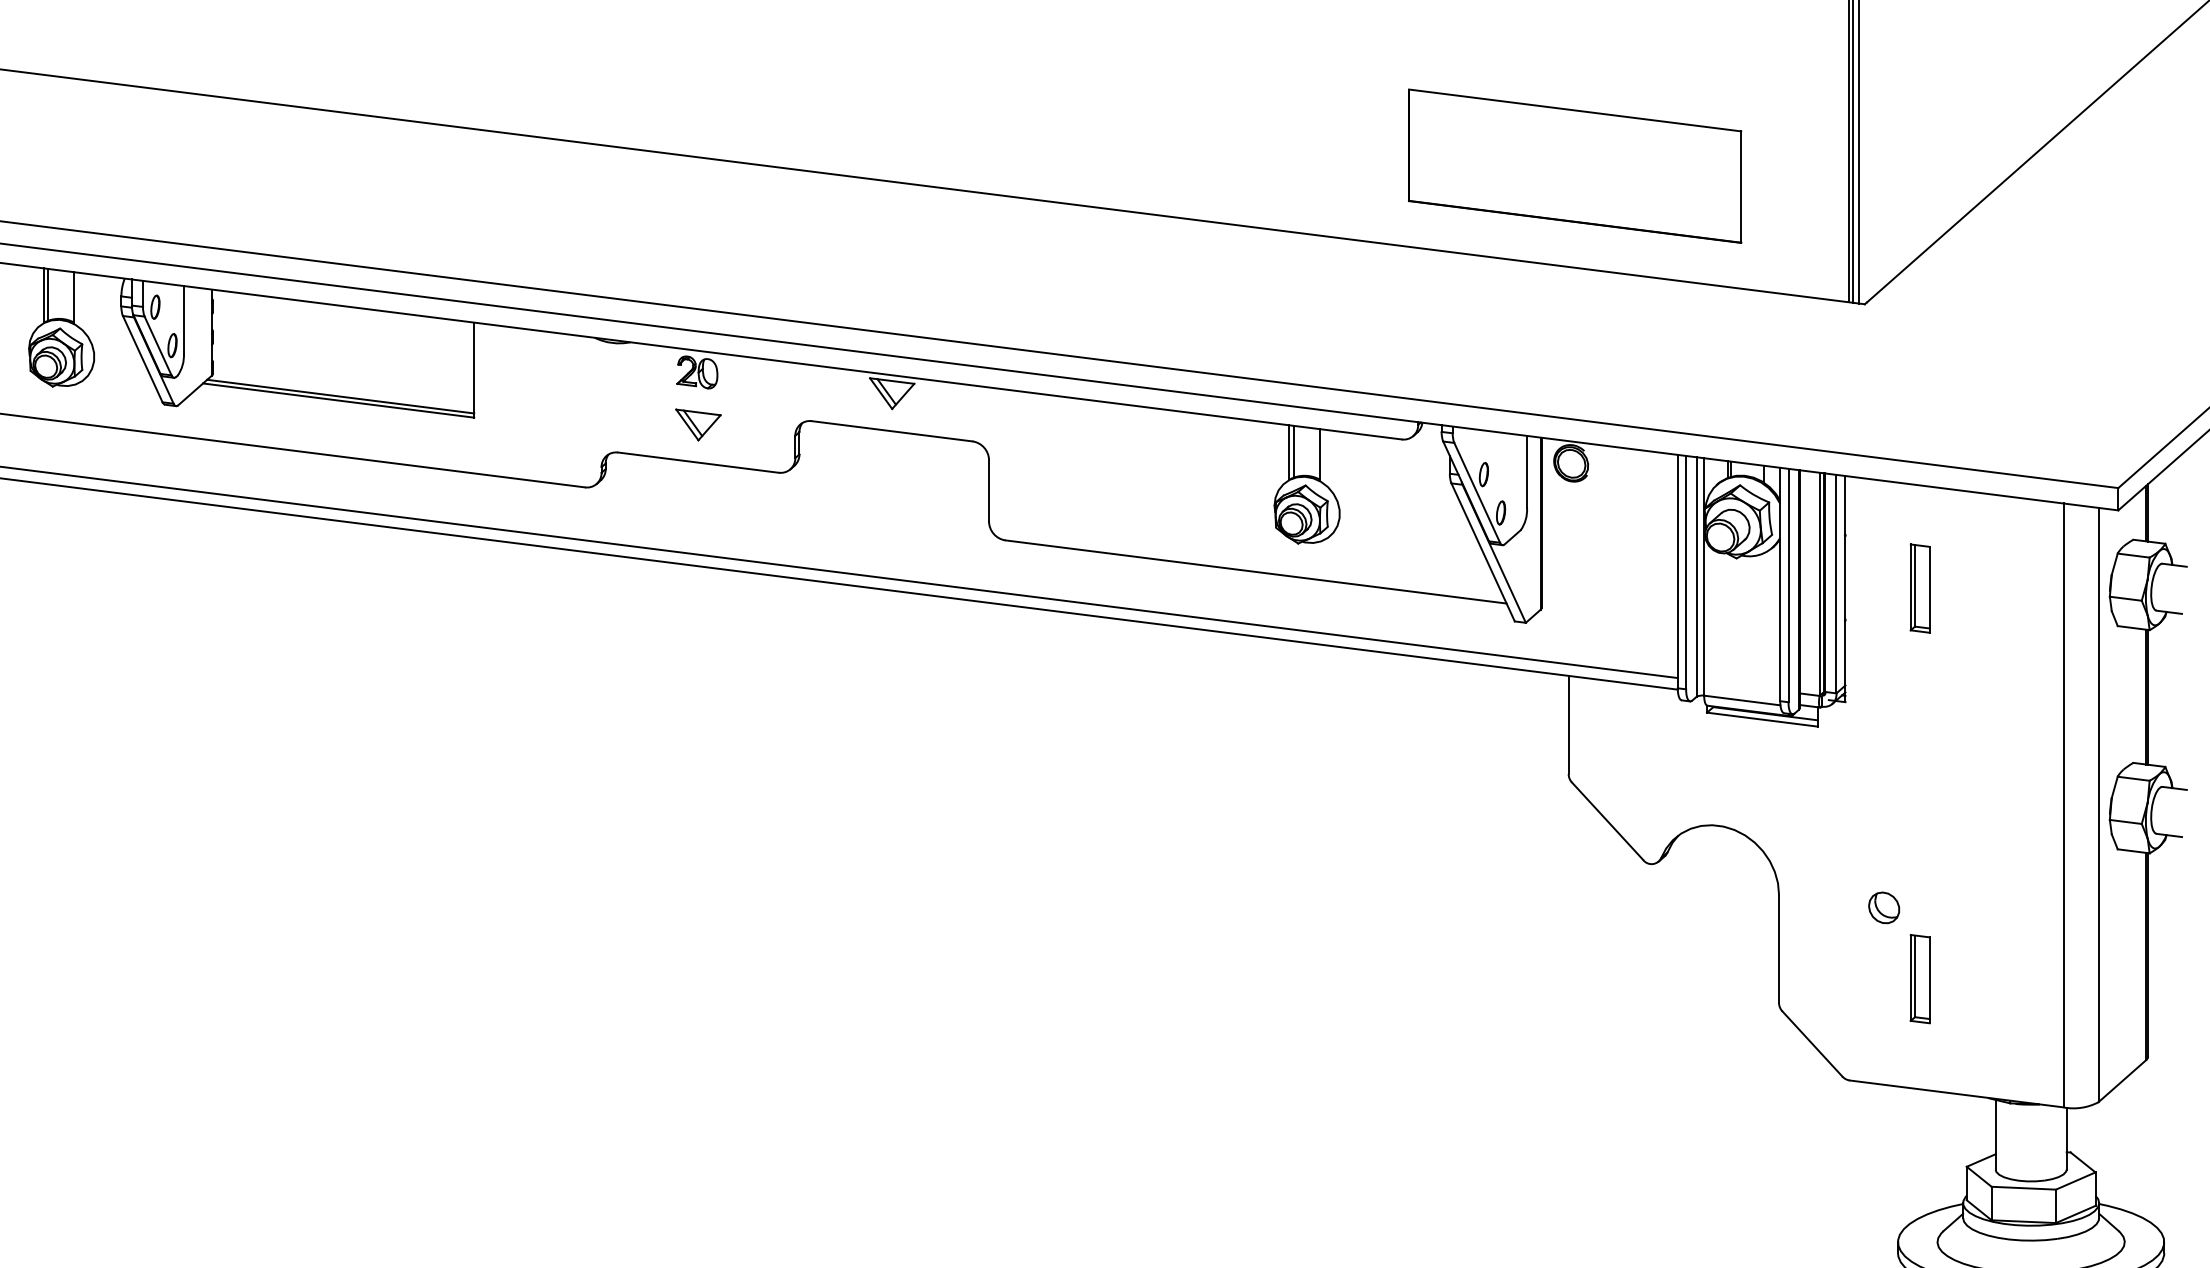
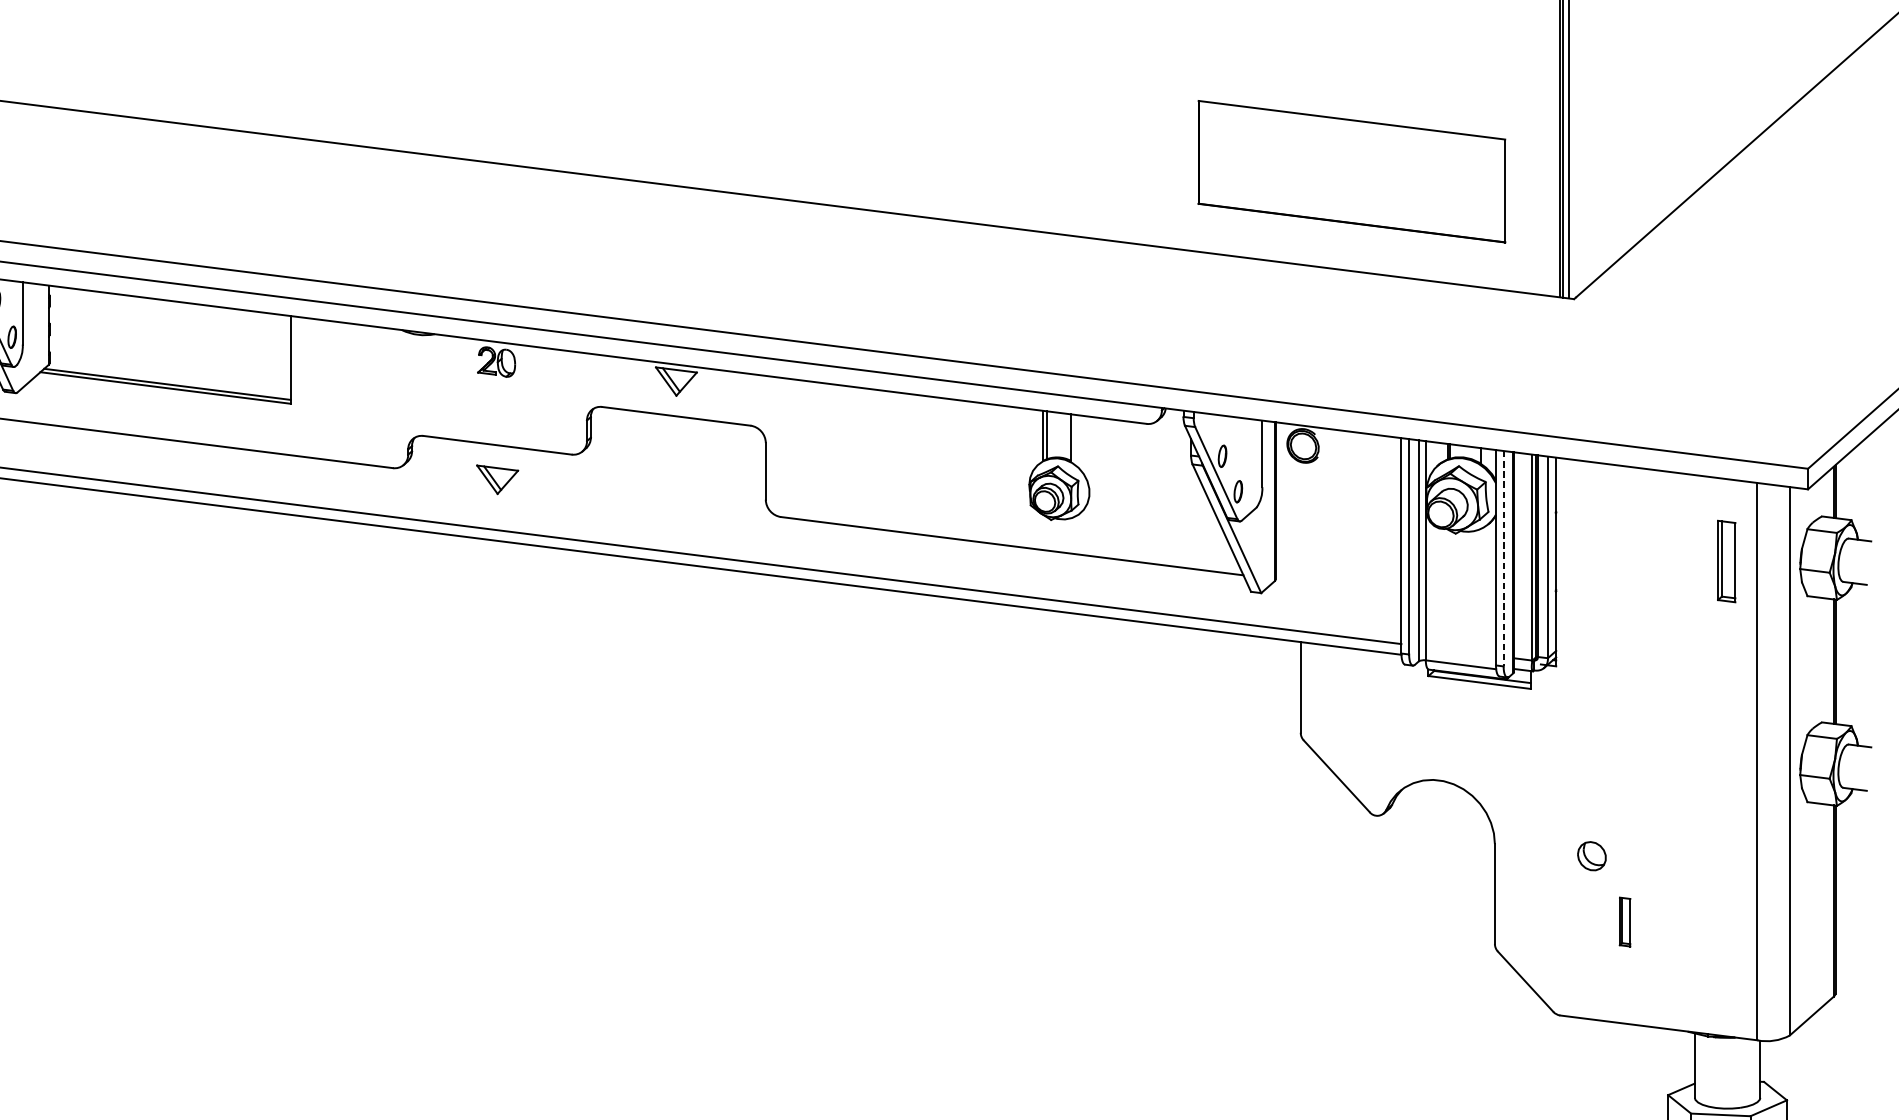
part: (1575, 165) -> (1352, 171), moved
part: (698, 424) -> (497, 479), moved
line: (1788, 585) -> (1503, 558), solid -> dashed
part: (1919, 588) -> (1726, 561), moved
part: (1919, 979) -> (1624, 922), size x0.6

